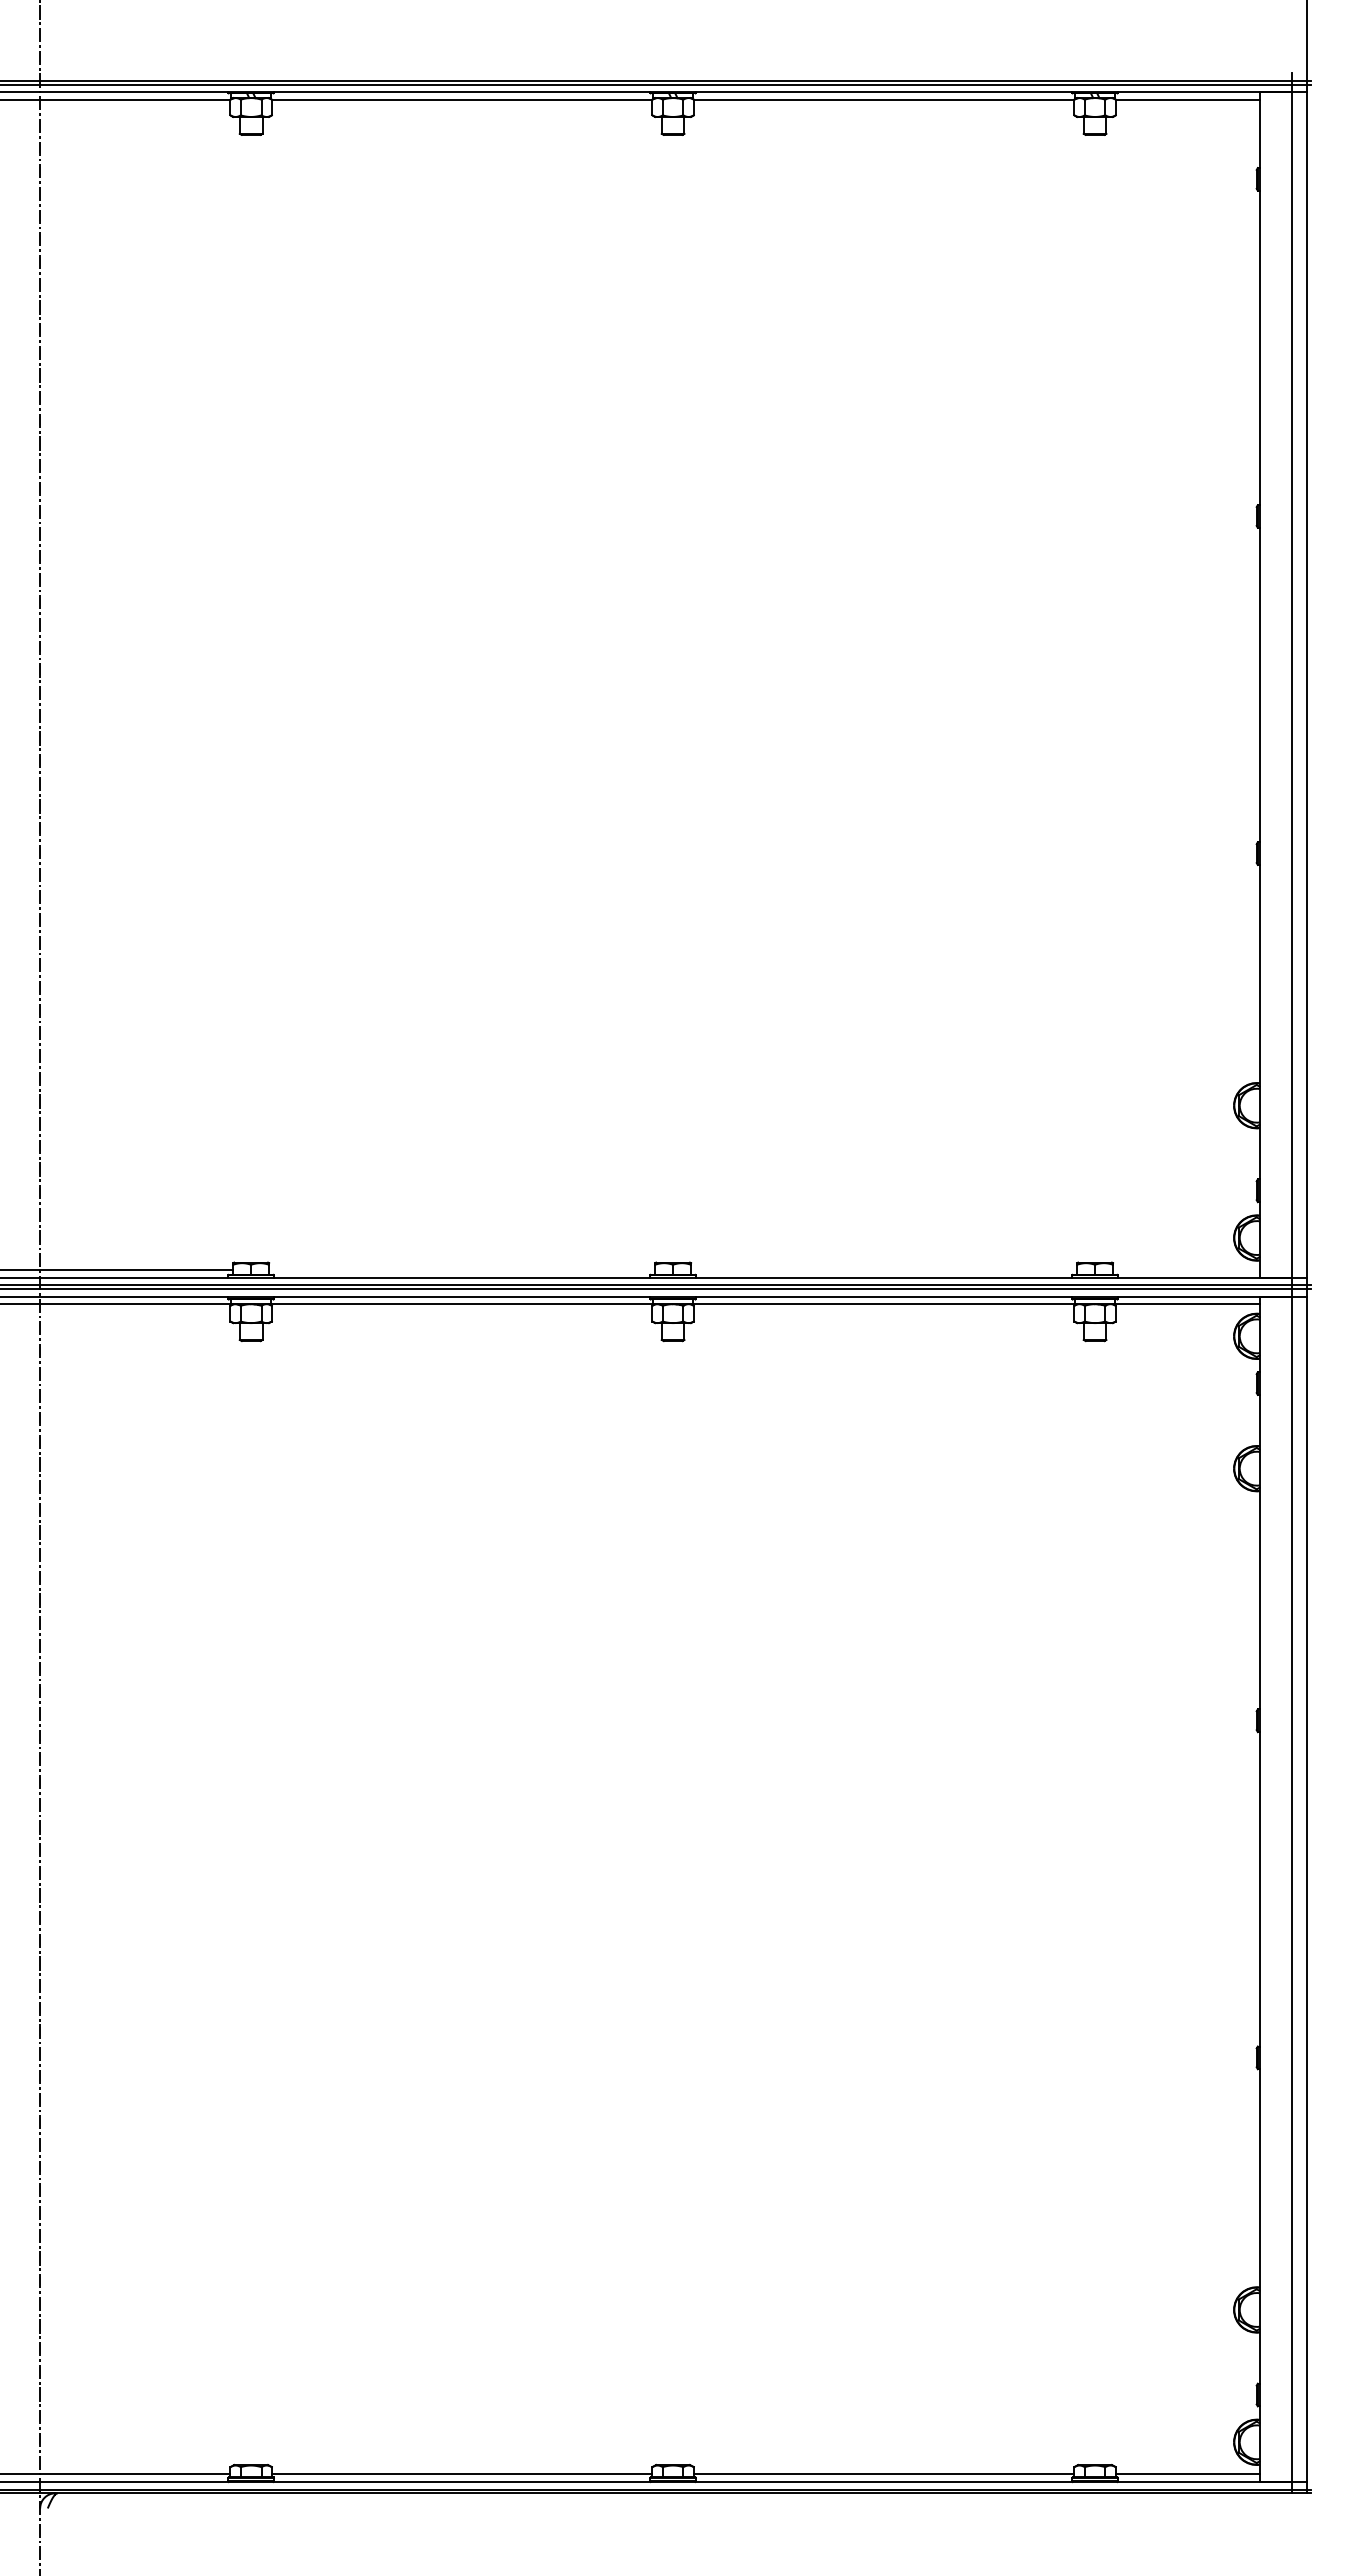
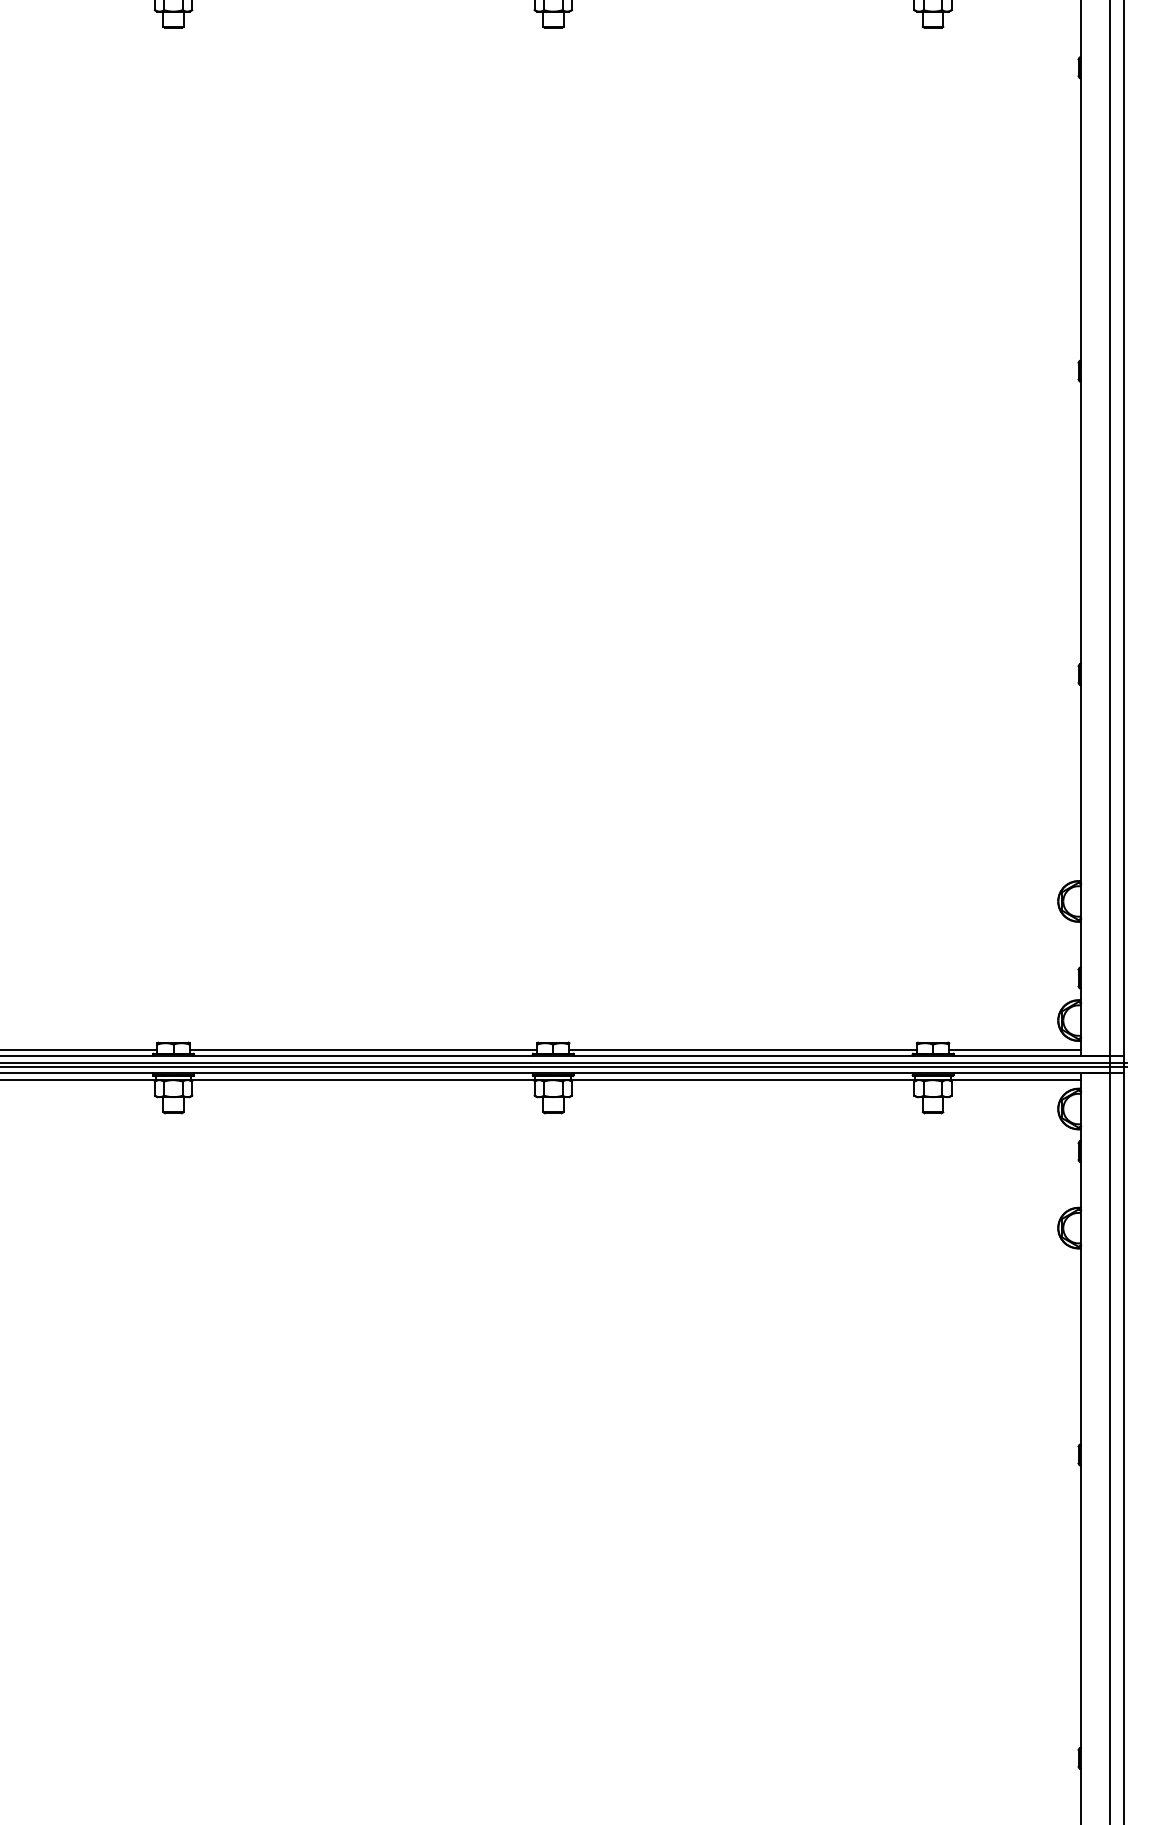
line: (462, 1270) -> (363, 1049), added
line: (884, 1270) -> (743, 1049), added
line: (1186, 1270) -> (1015, 1049), added

